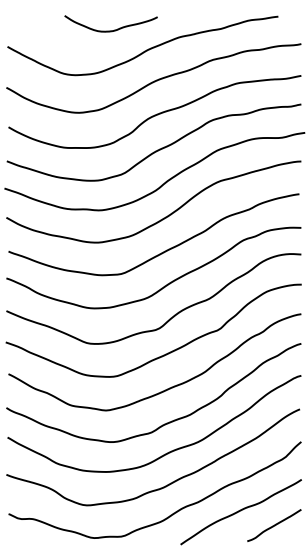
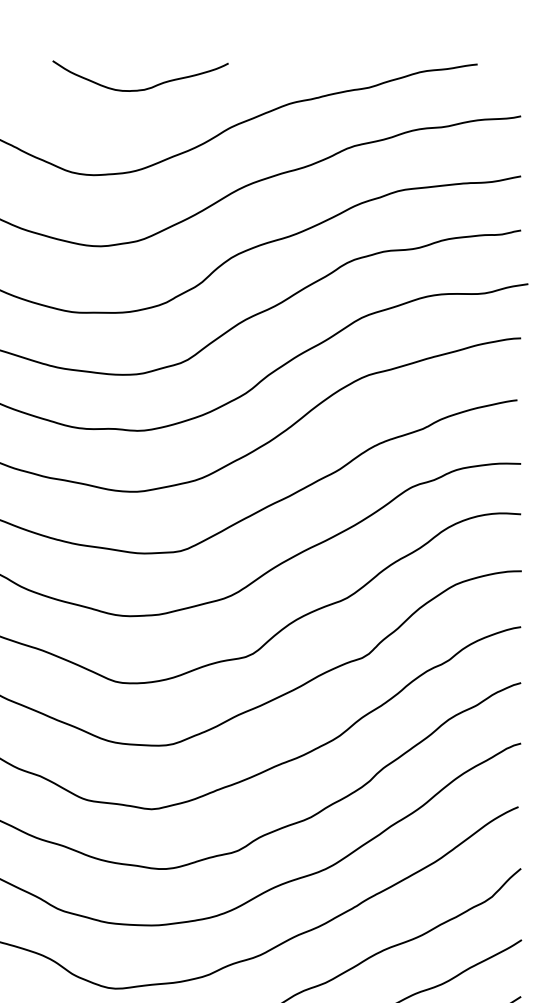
curve: (110, 30) -> (139, 88), moved

